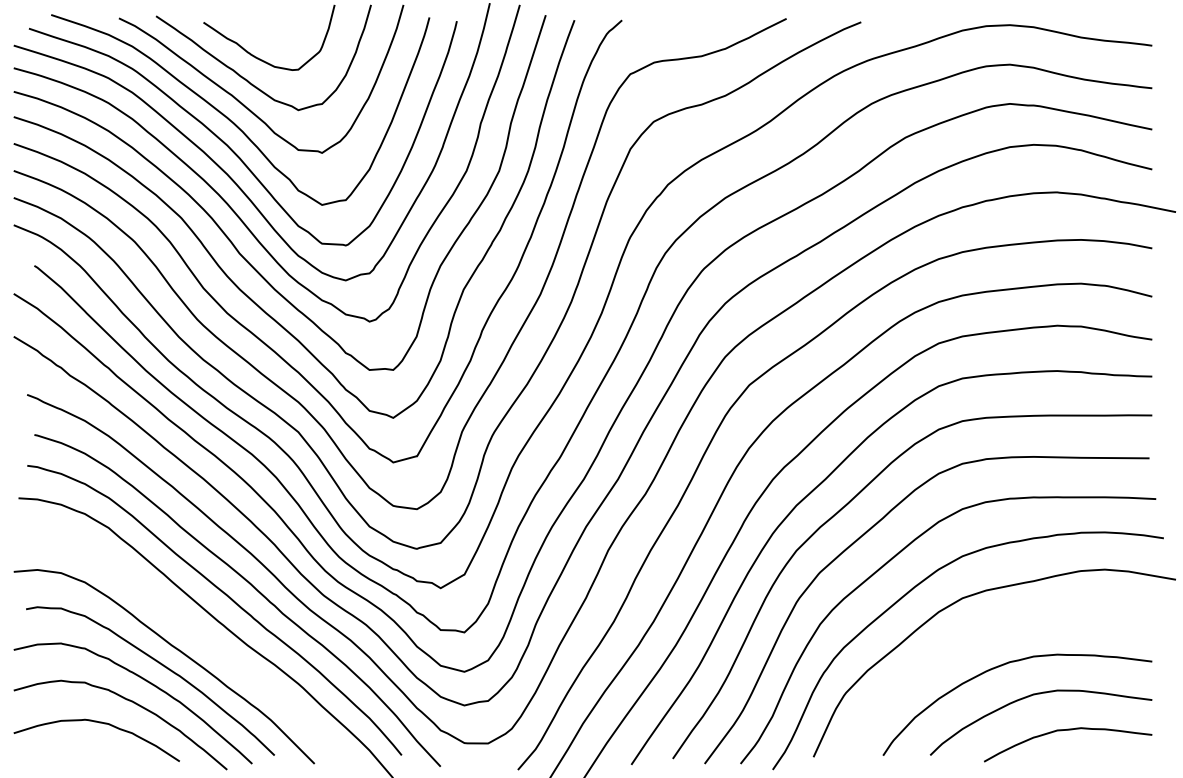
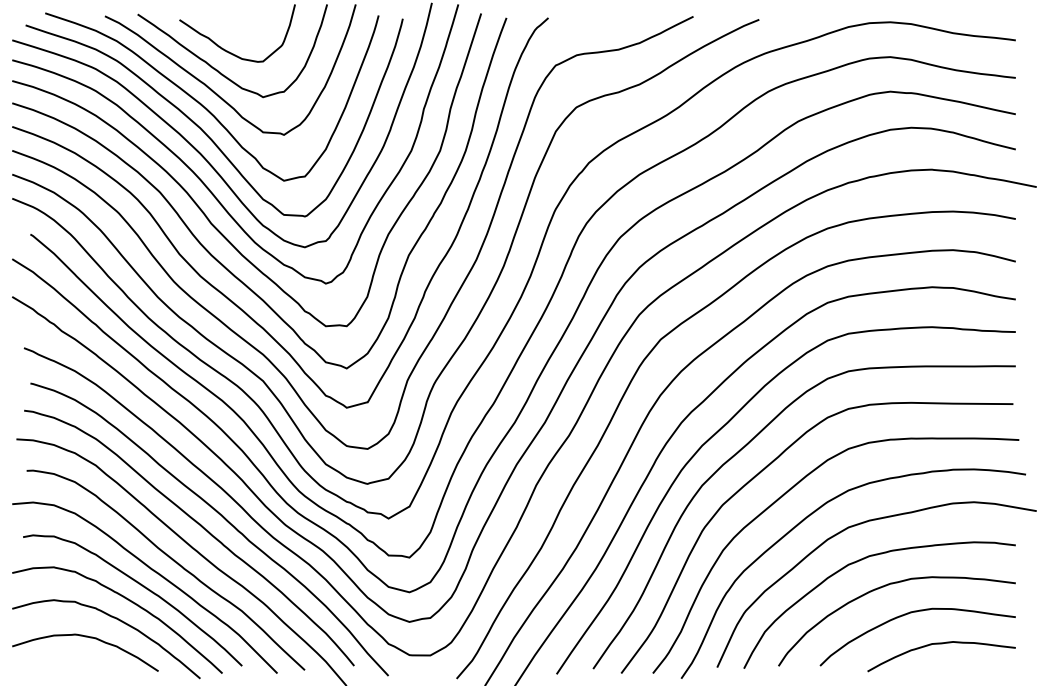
curve: (978, 635) -> (862, 560), added
curve: (197, 637) -> (174, 562), added

